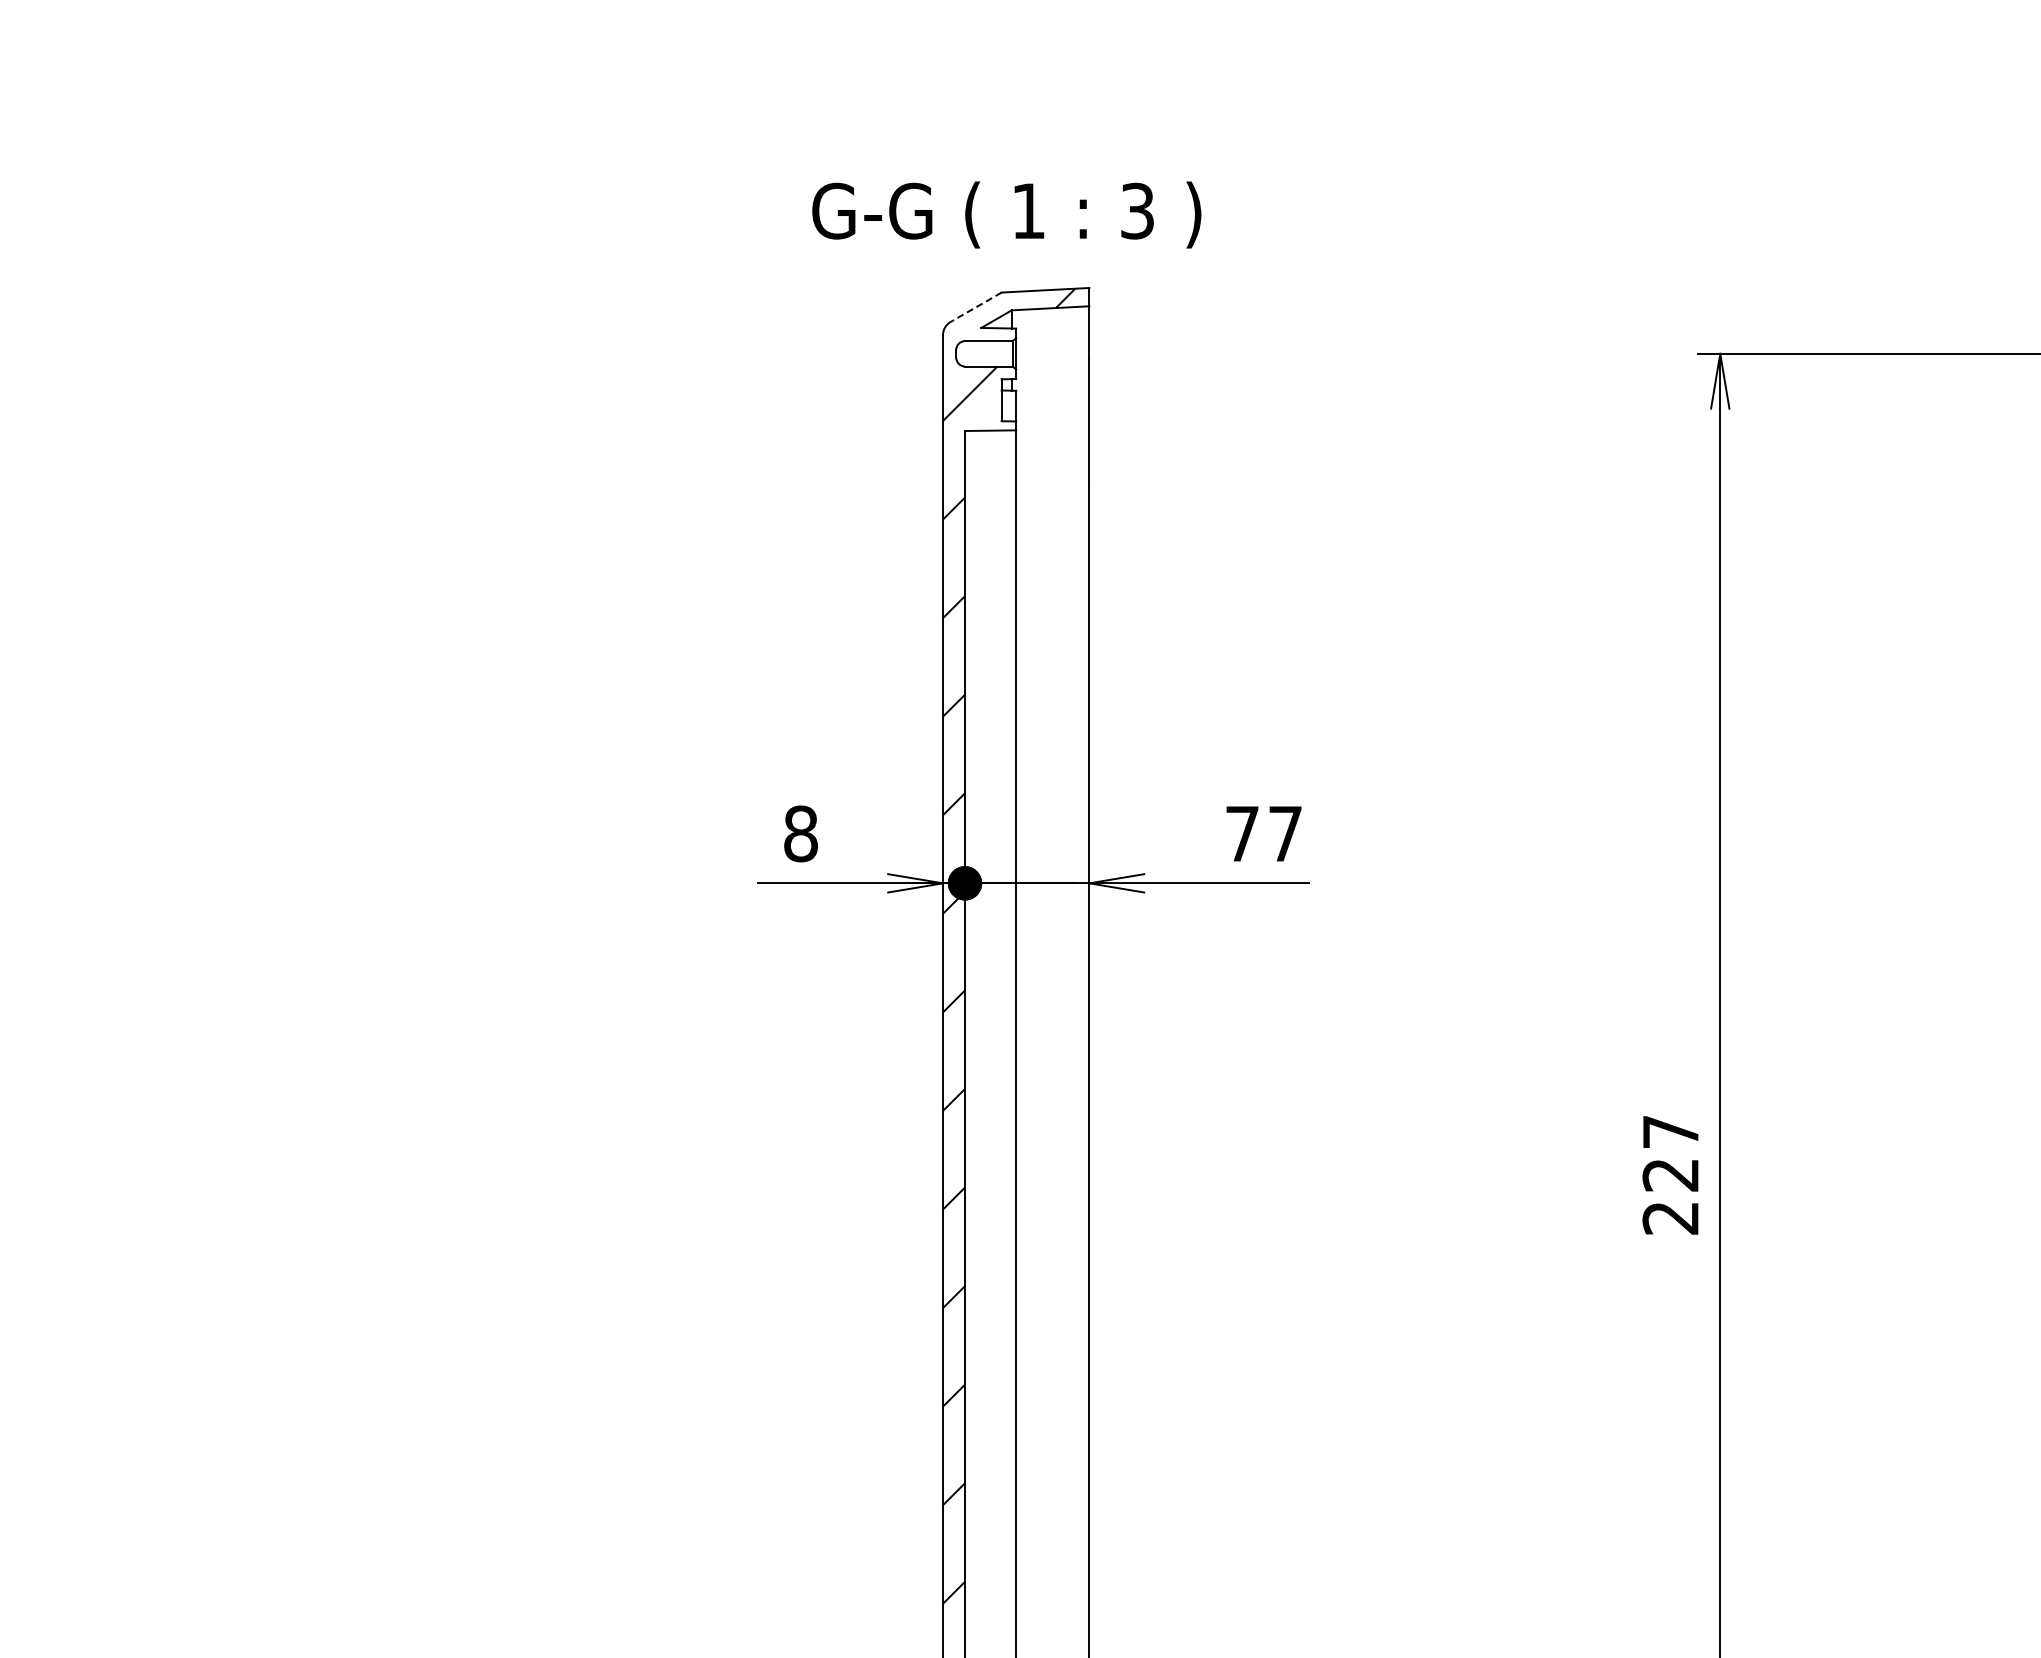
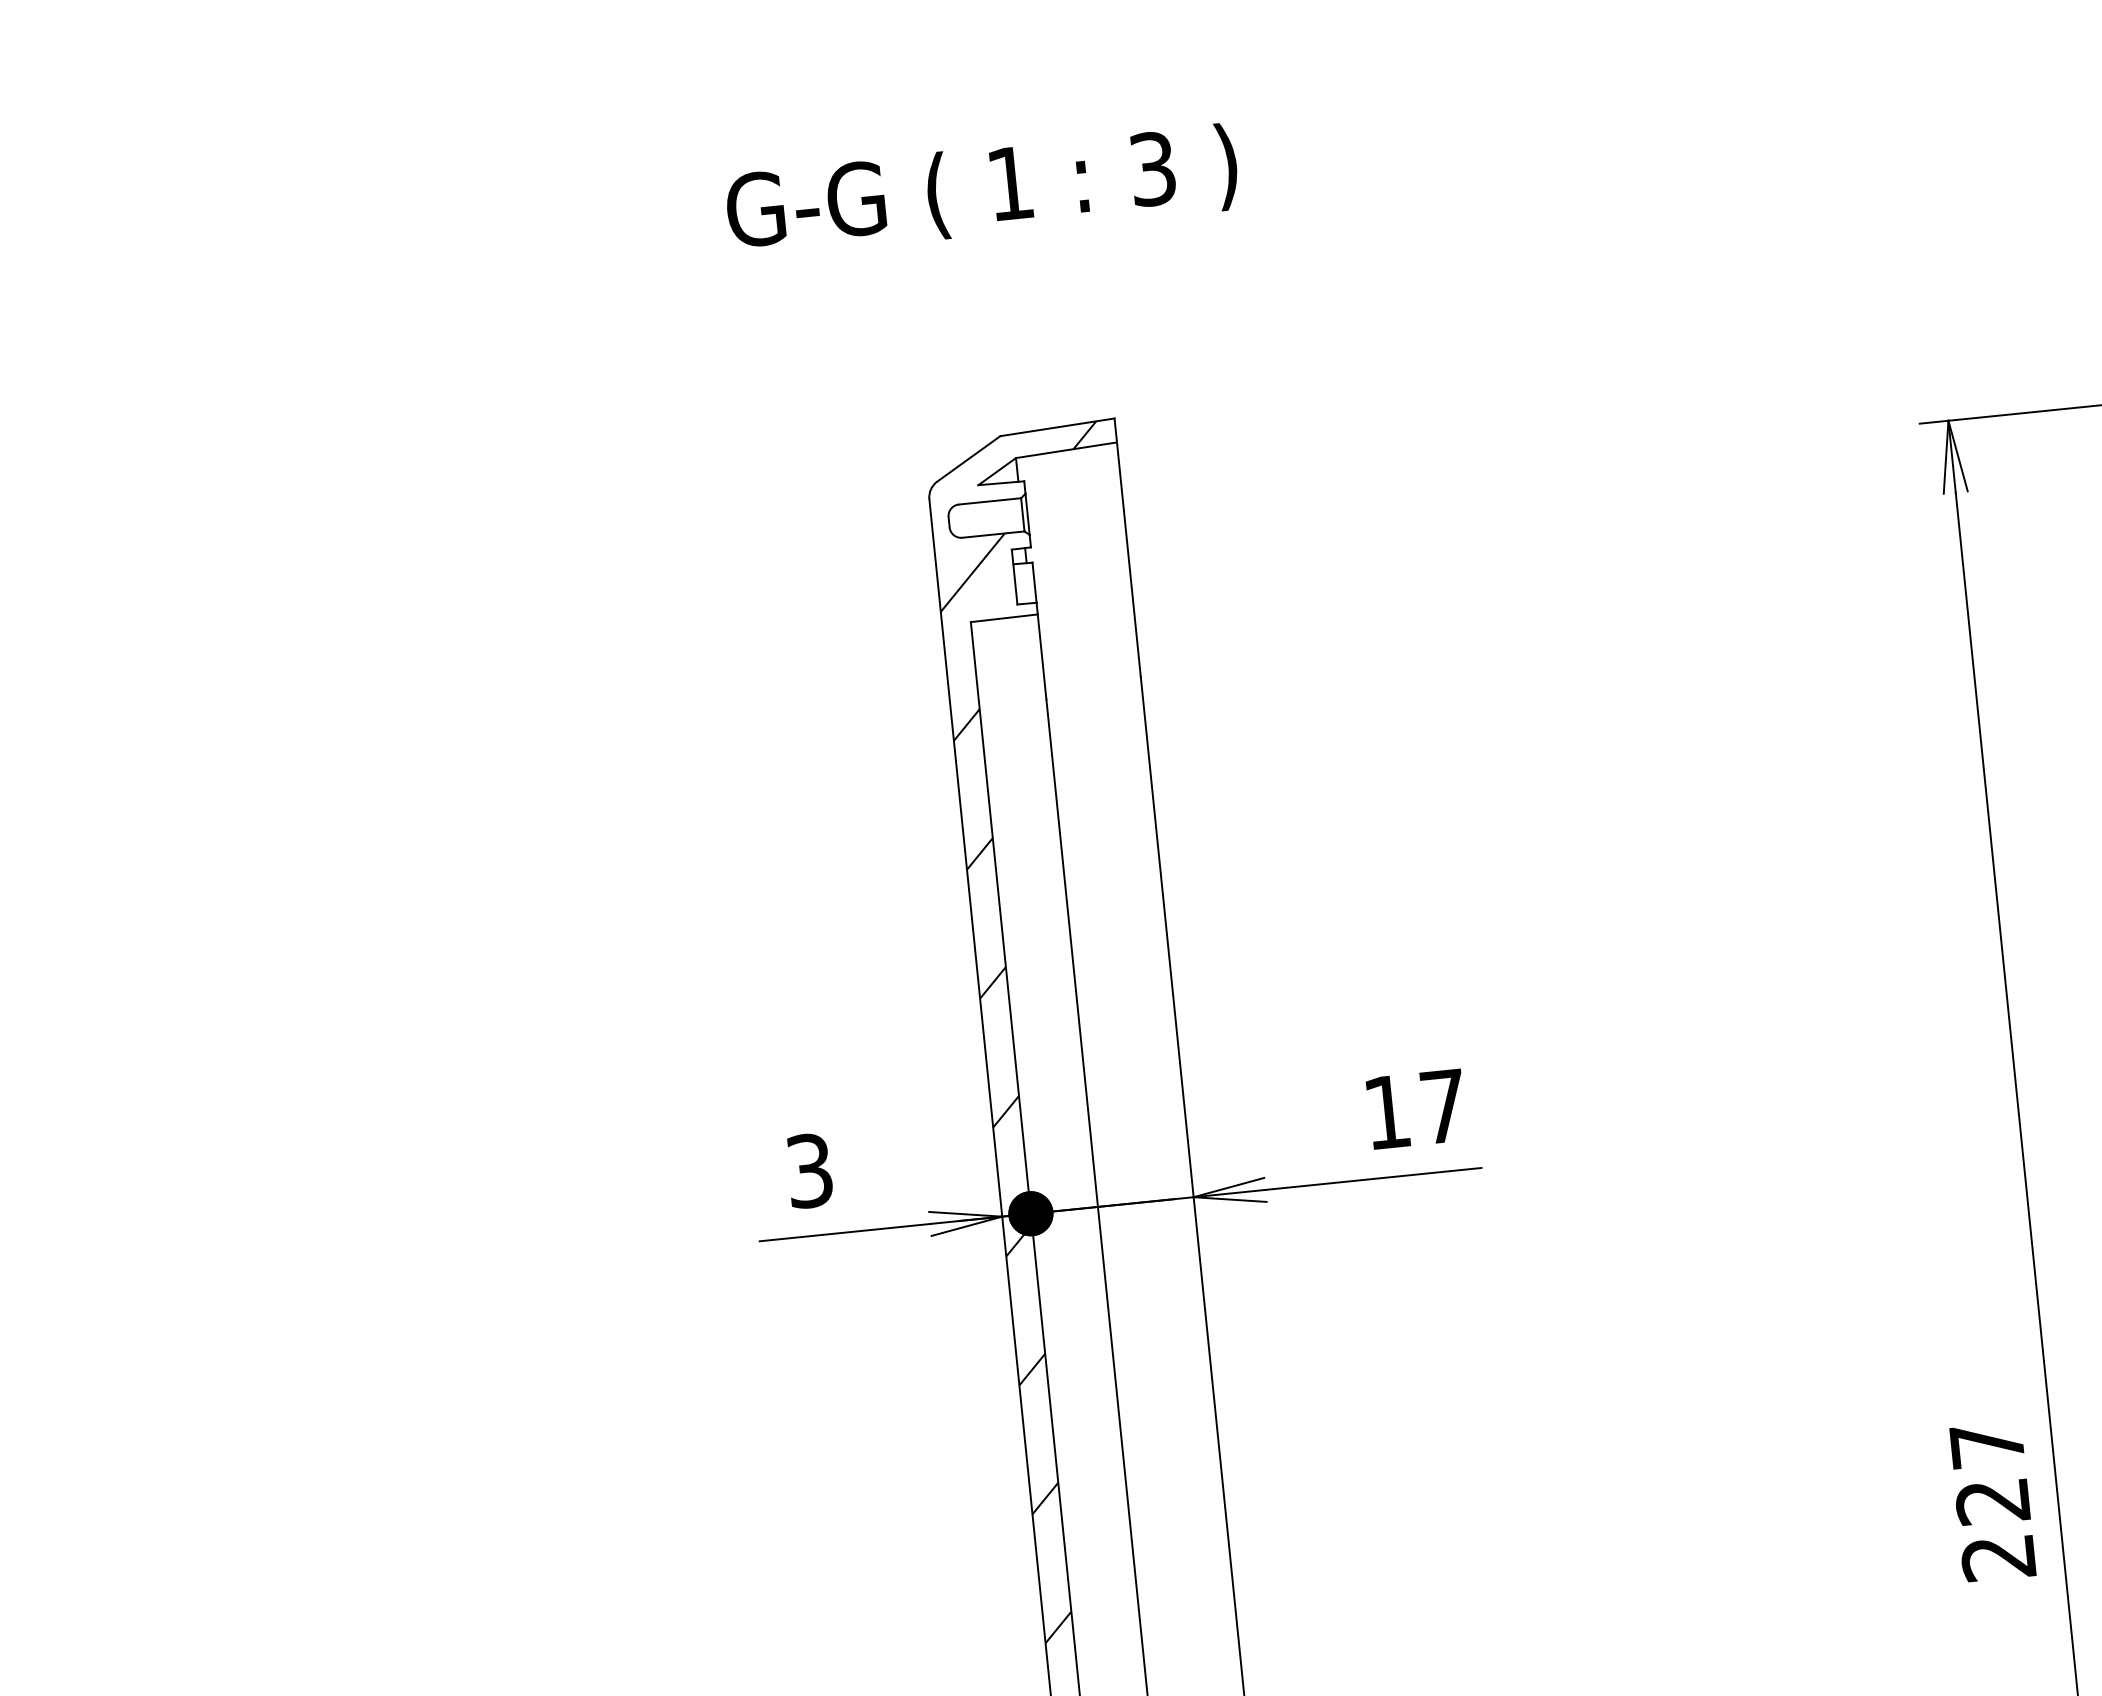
text: (1006, 214) -> (981, 190), moved
line: (975, 307) -> (968, 459), dashed -> solid
text: (800, 833) -> (809, 1170), 8 -> 3
text: (1242, 833) -> (1387, 1111), 77 -> 17

